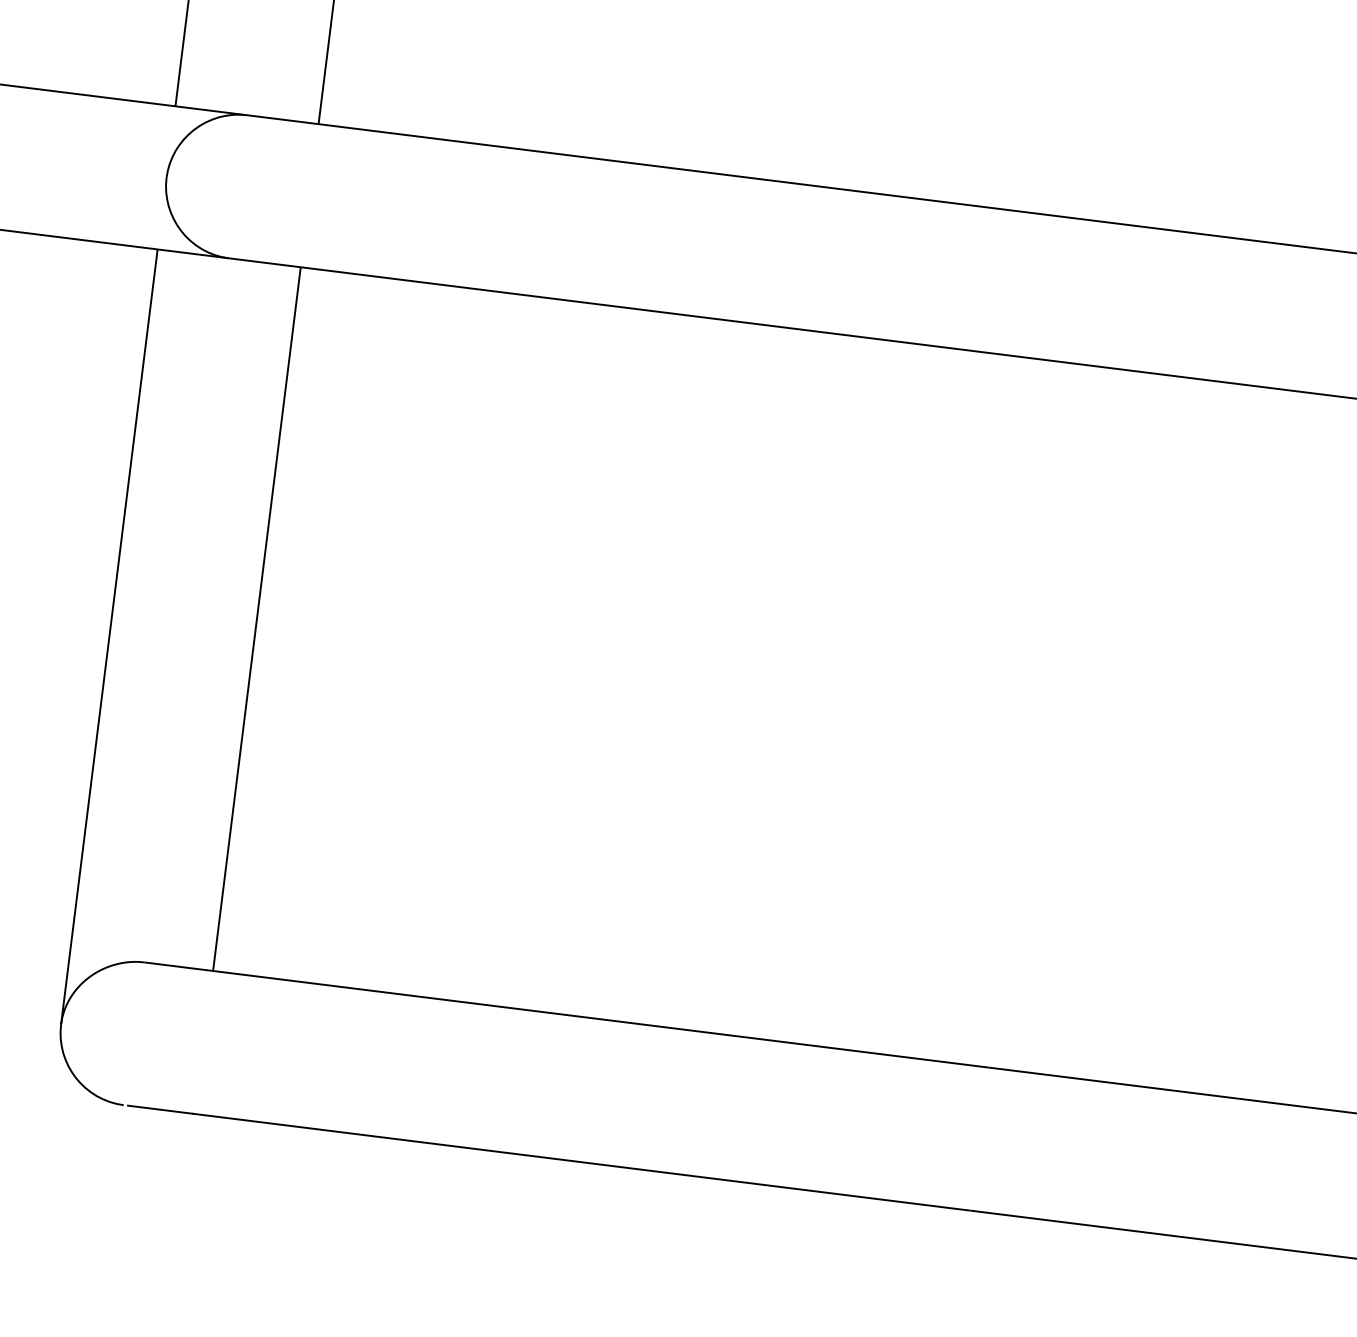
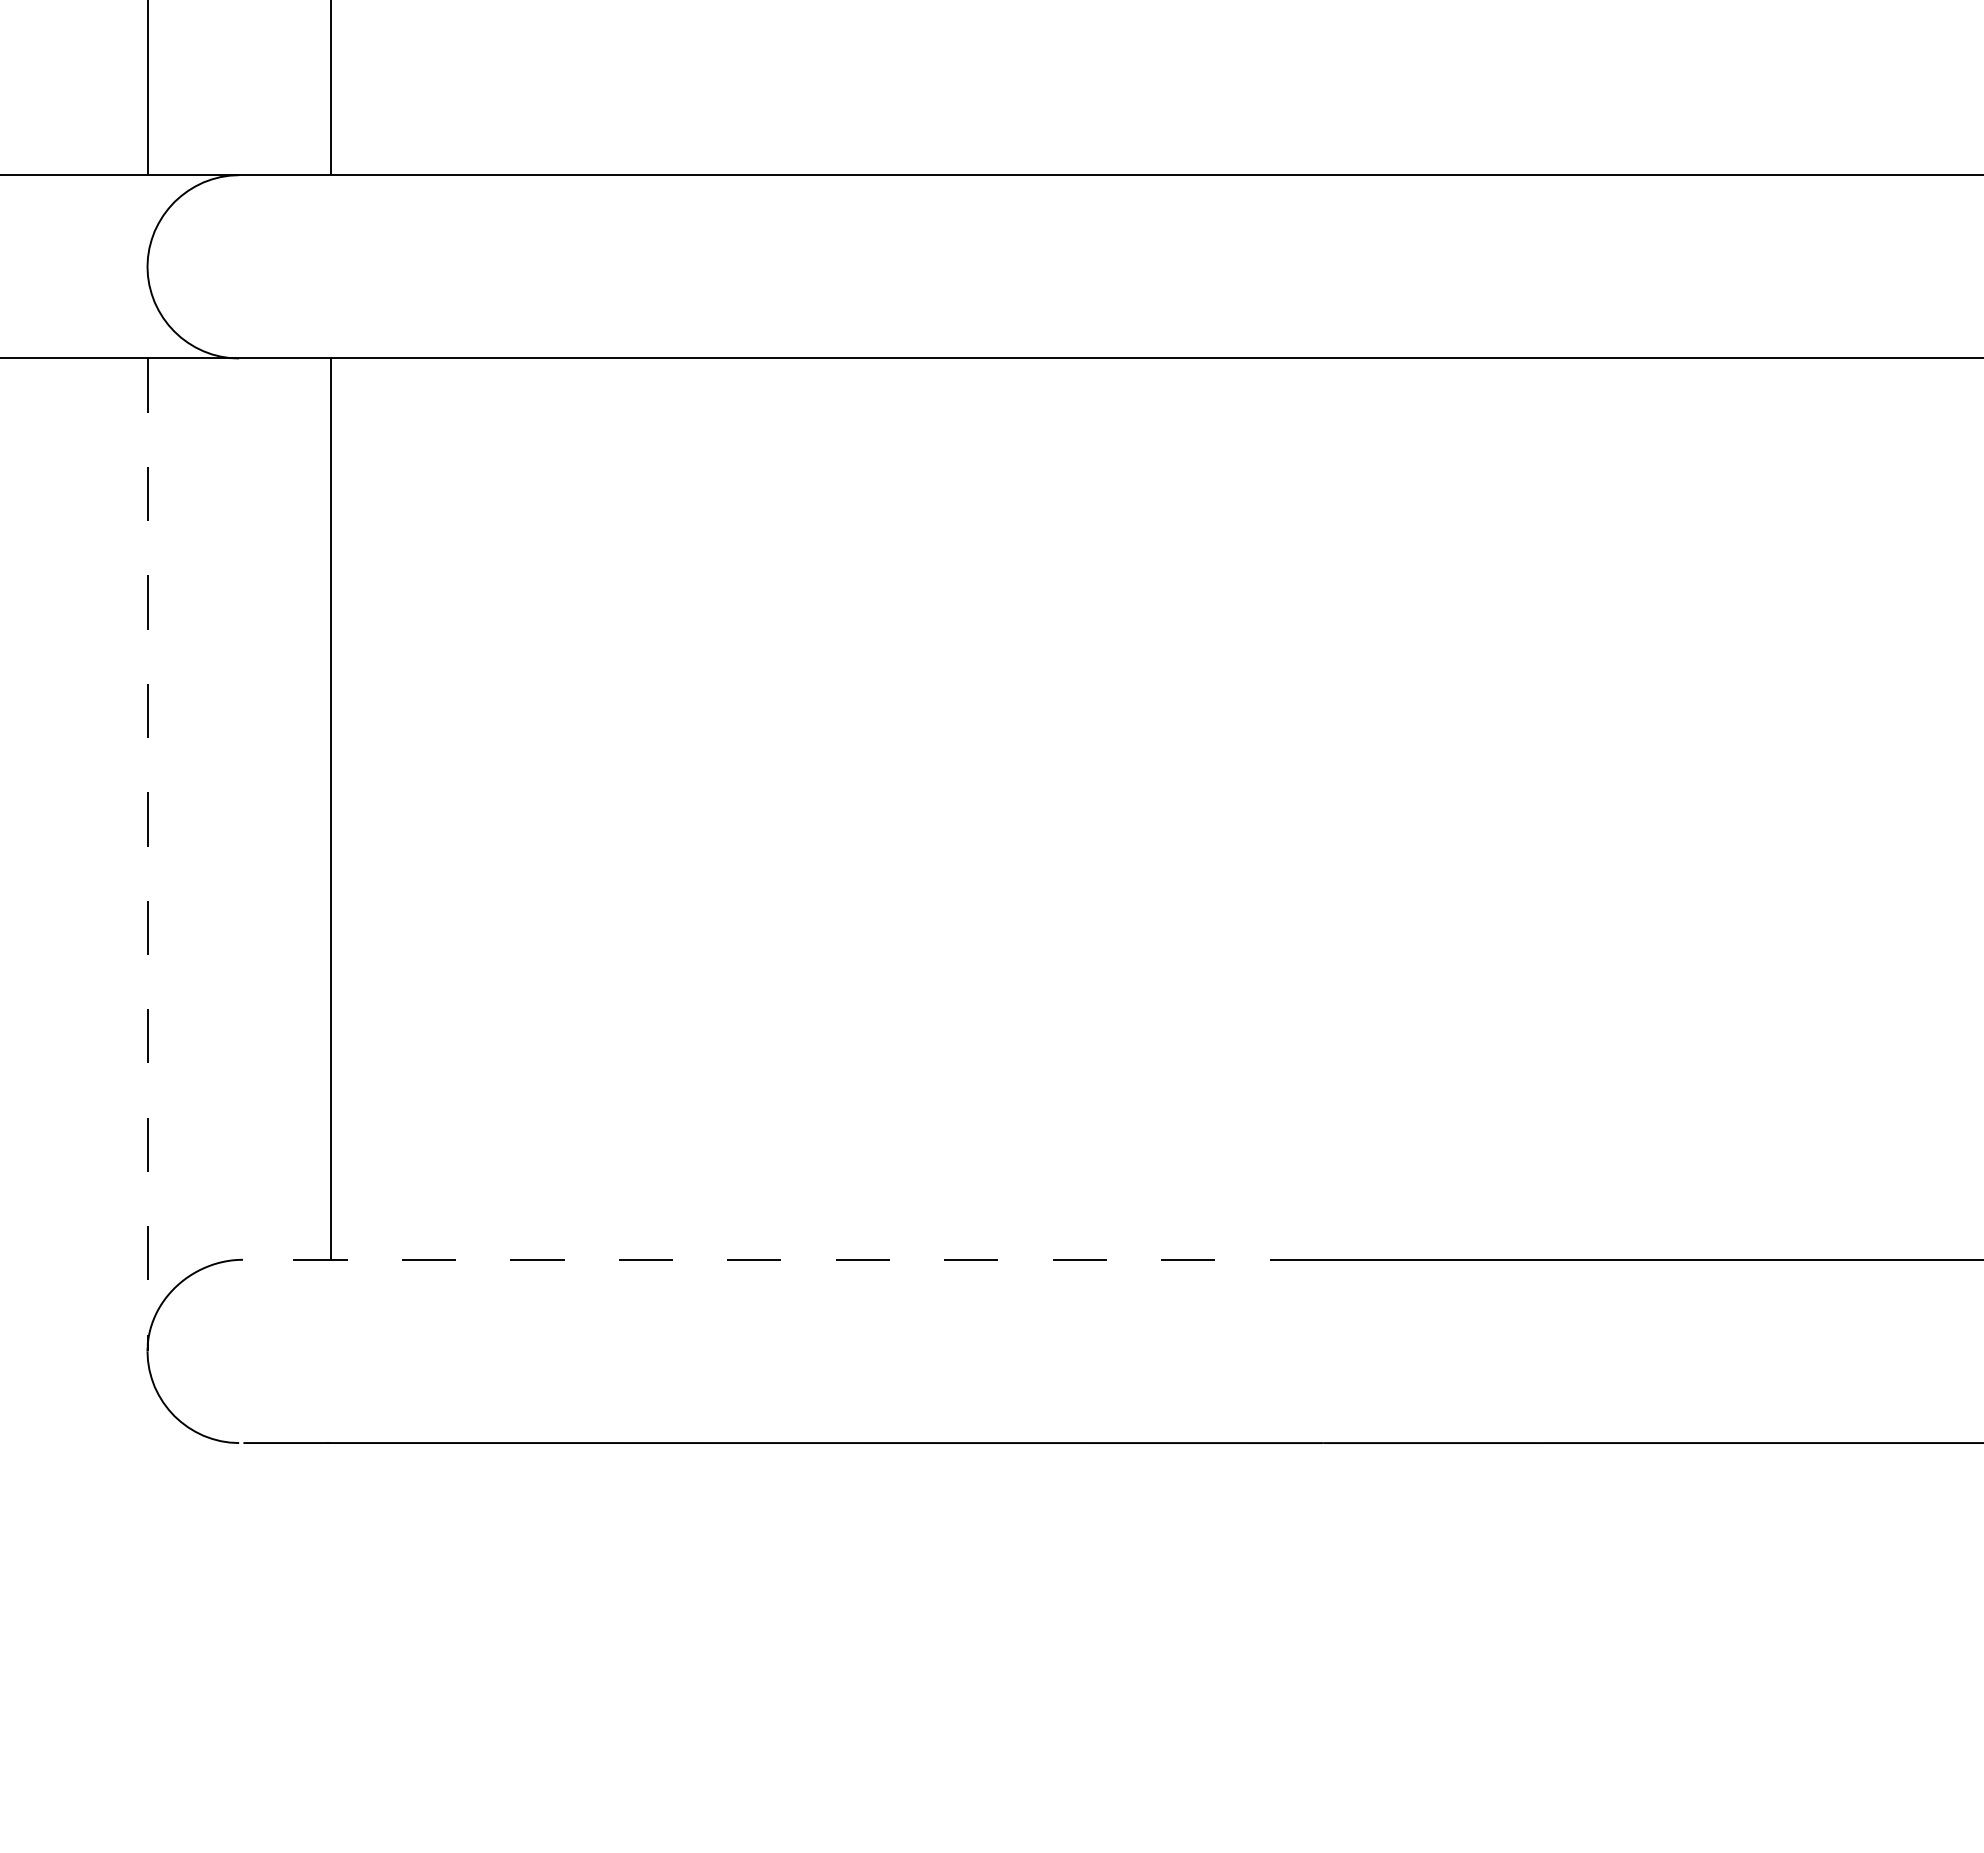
line: (109, 637) -> (147, 855), solid -> dashed
line: (565, 1014) -> (782, 1259), solid -> dashed

